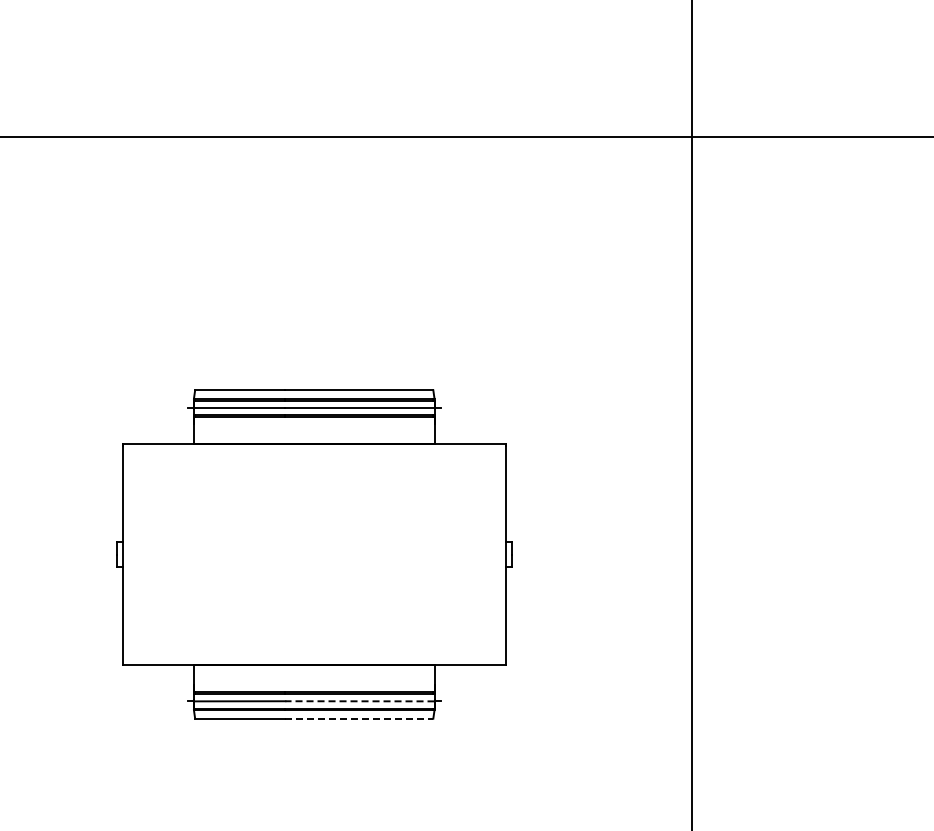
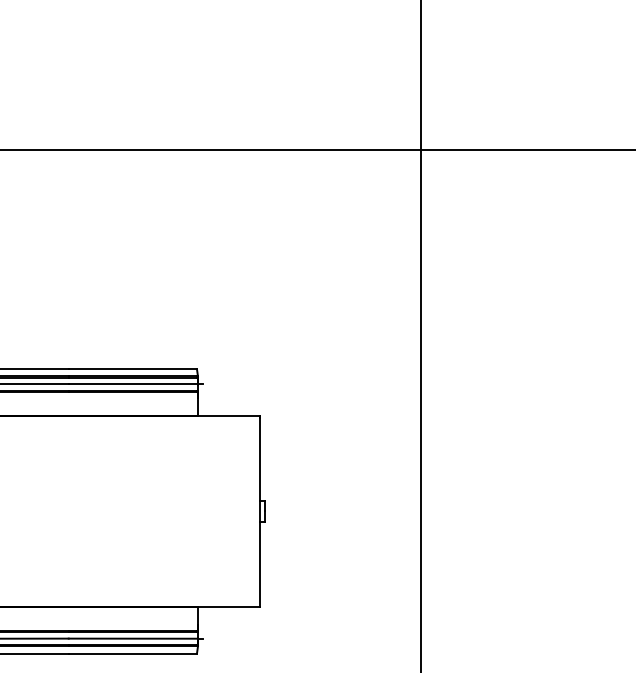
line: (359, 701) -> (132, 638), dashed -> solid
line: (359, 718) -> (132, 653), dashed -> solid

